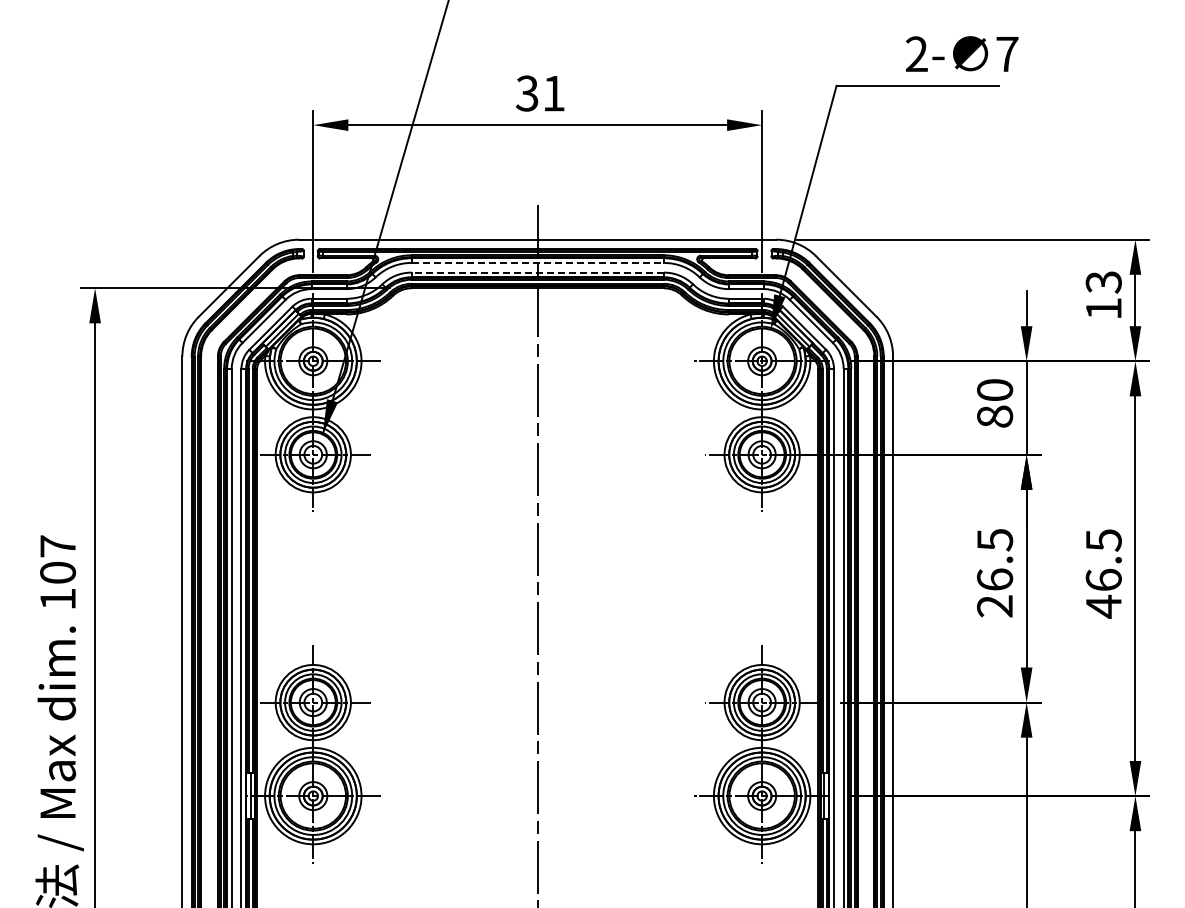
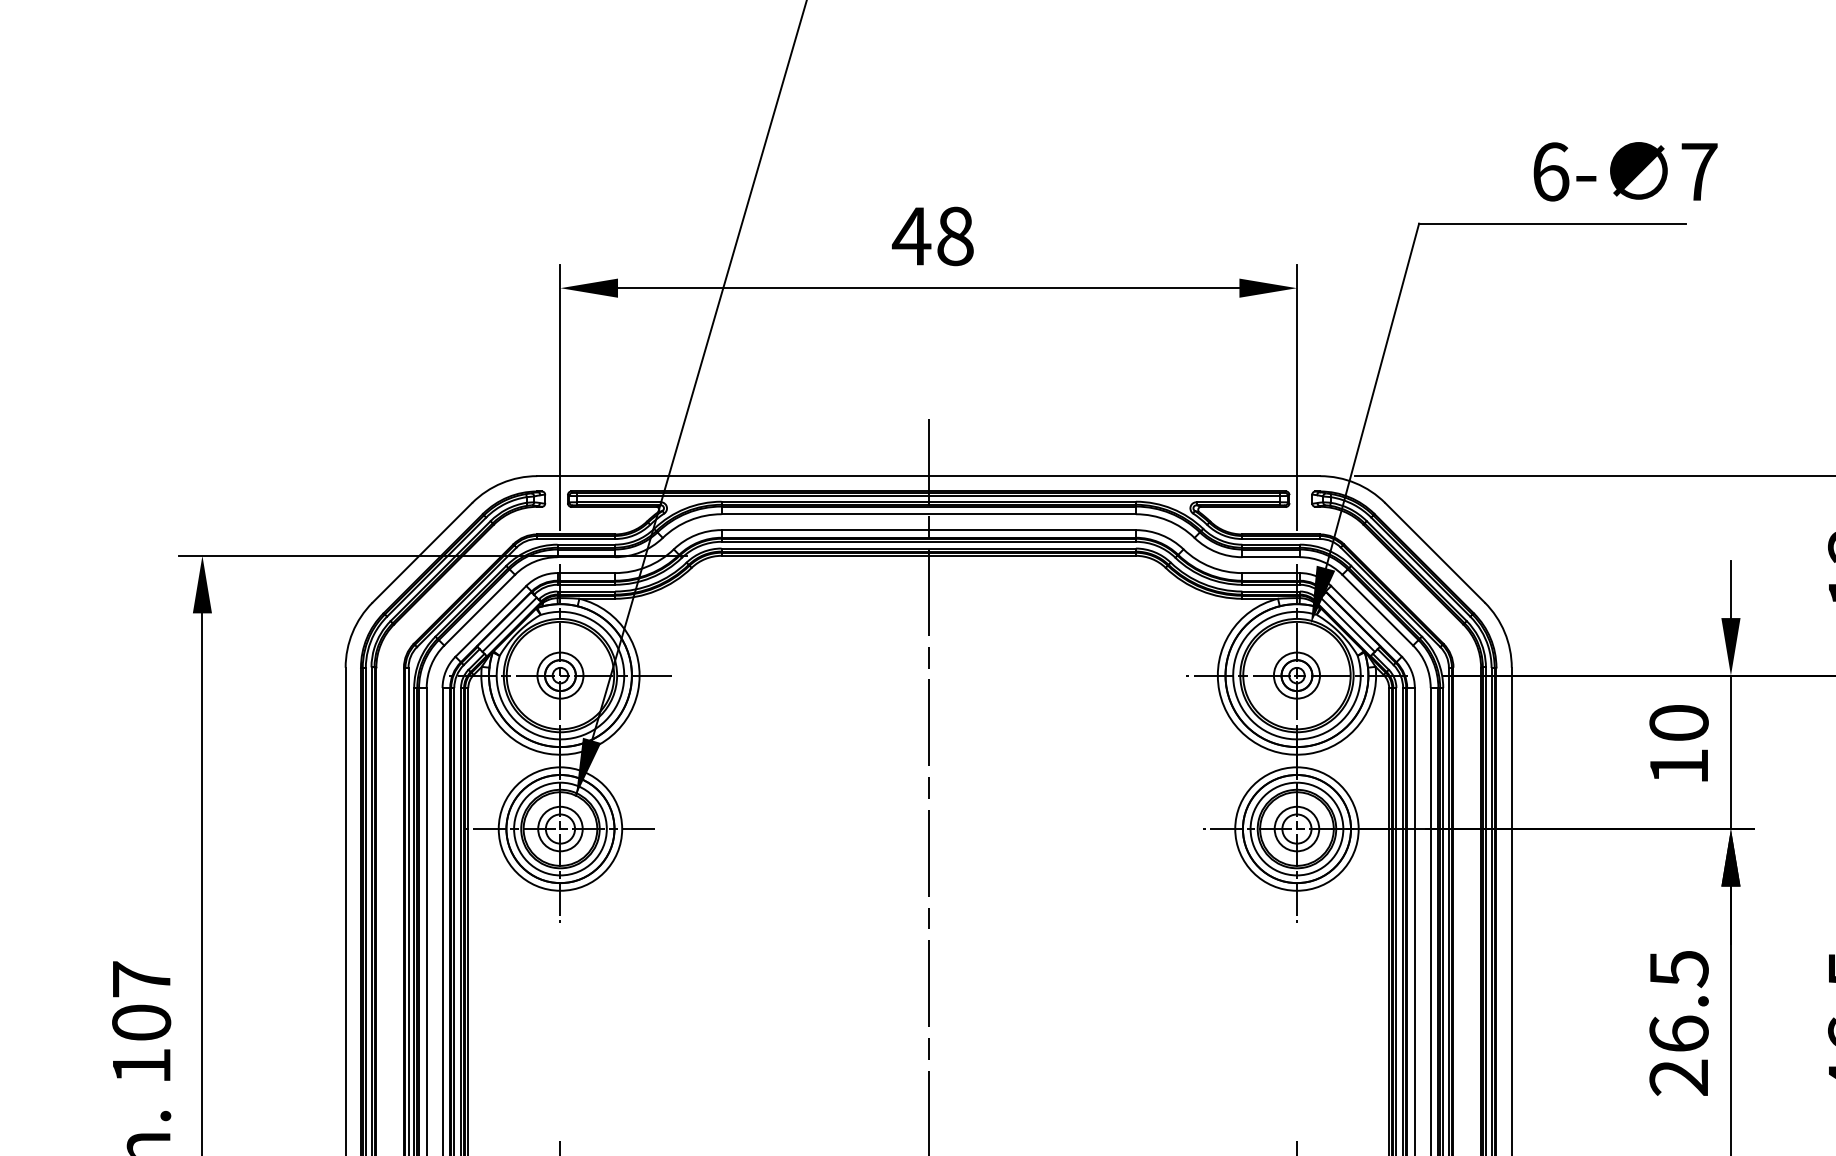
text: (917, 54) -> (1551, 172), 2- -> 6-
text: (540, 93) -> (933, 236), 31 -> 48
line: (538, 262) -> (929, 513), dashed -> solid
line: (537, 272) -> (928, 529), dashed -> solid
text: (995, 416) -> (1679, 766), 80 -> 10

